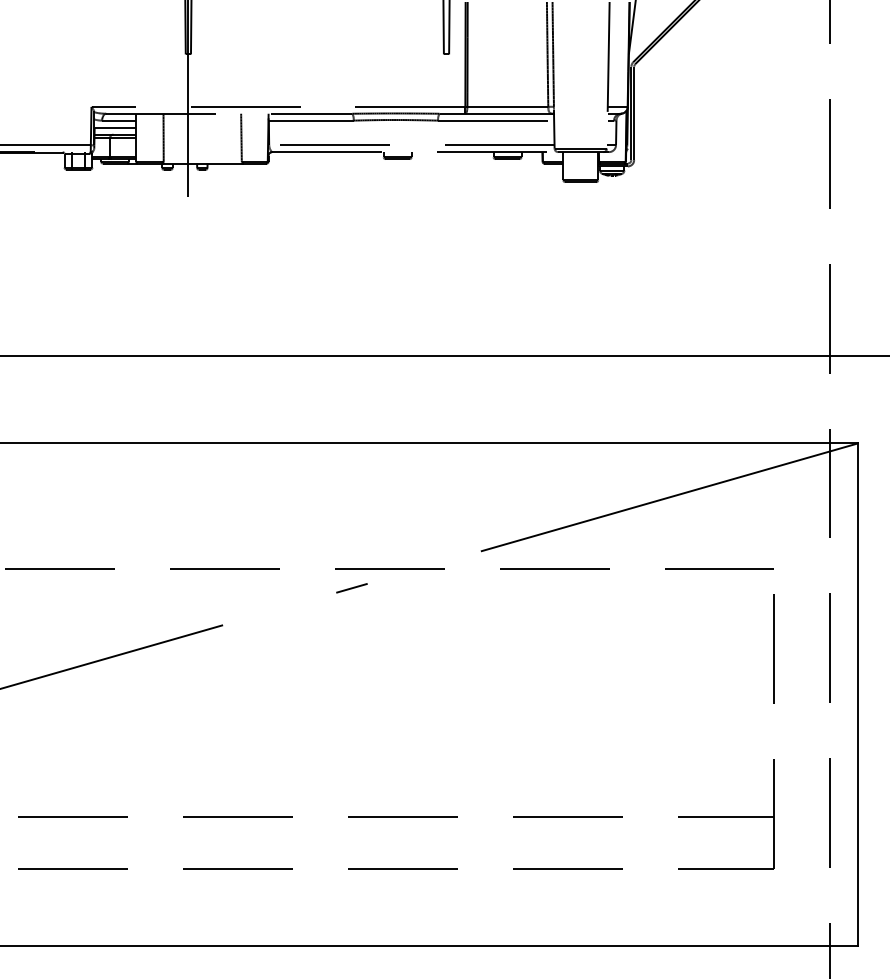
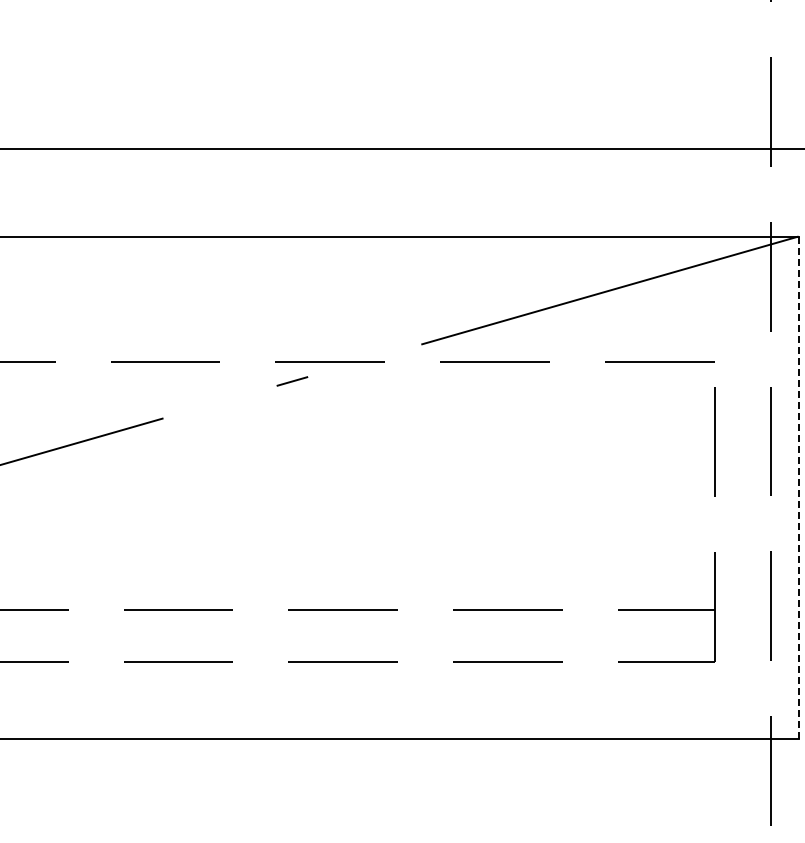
line: (858, 695) -> (798, 488), solid -> dashed

